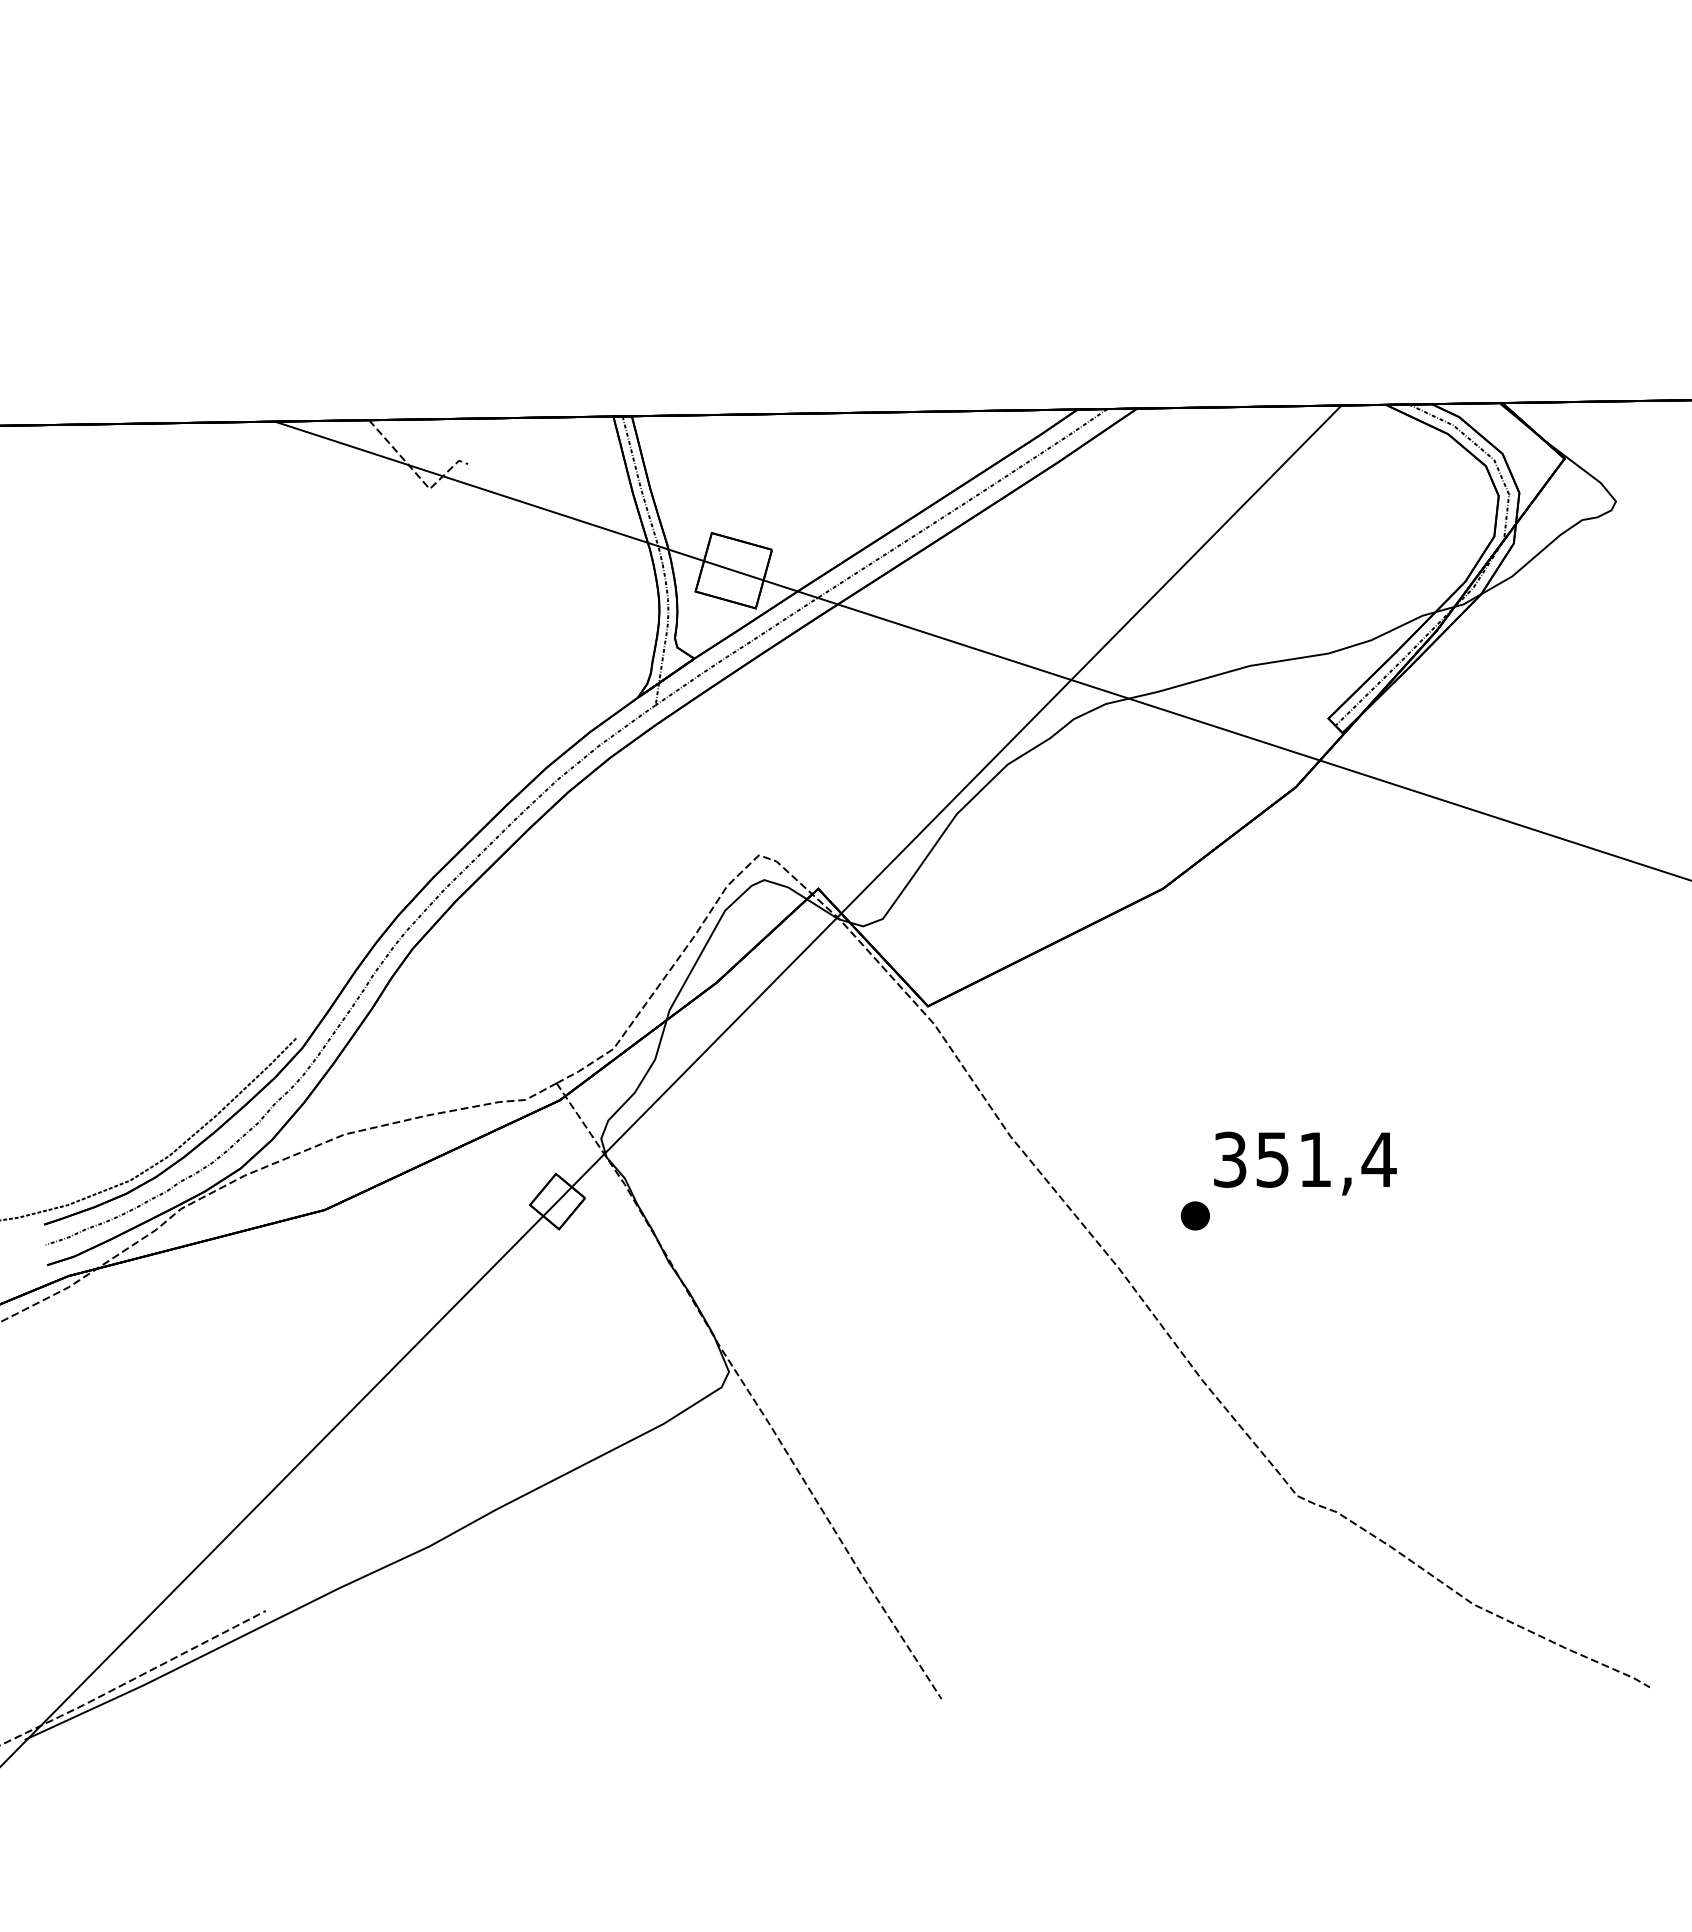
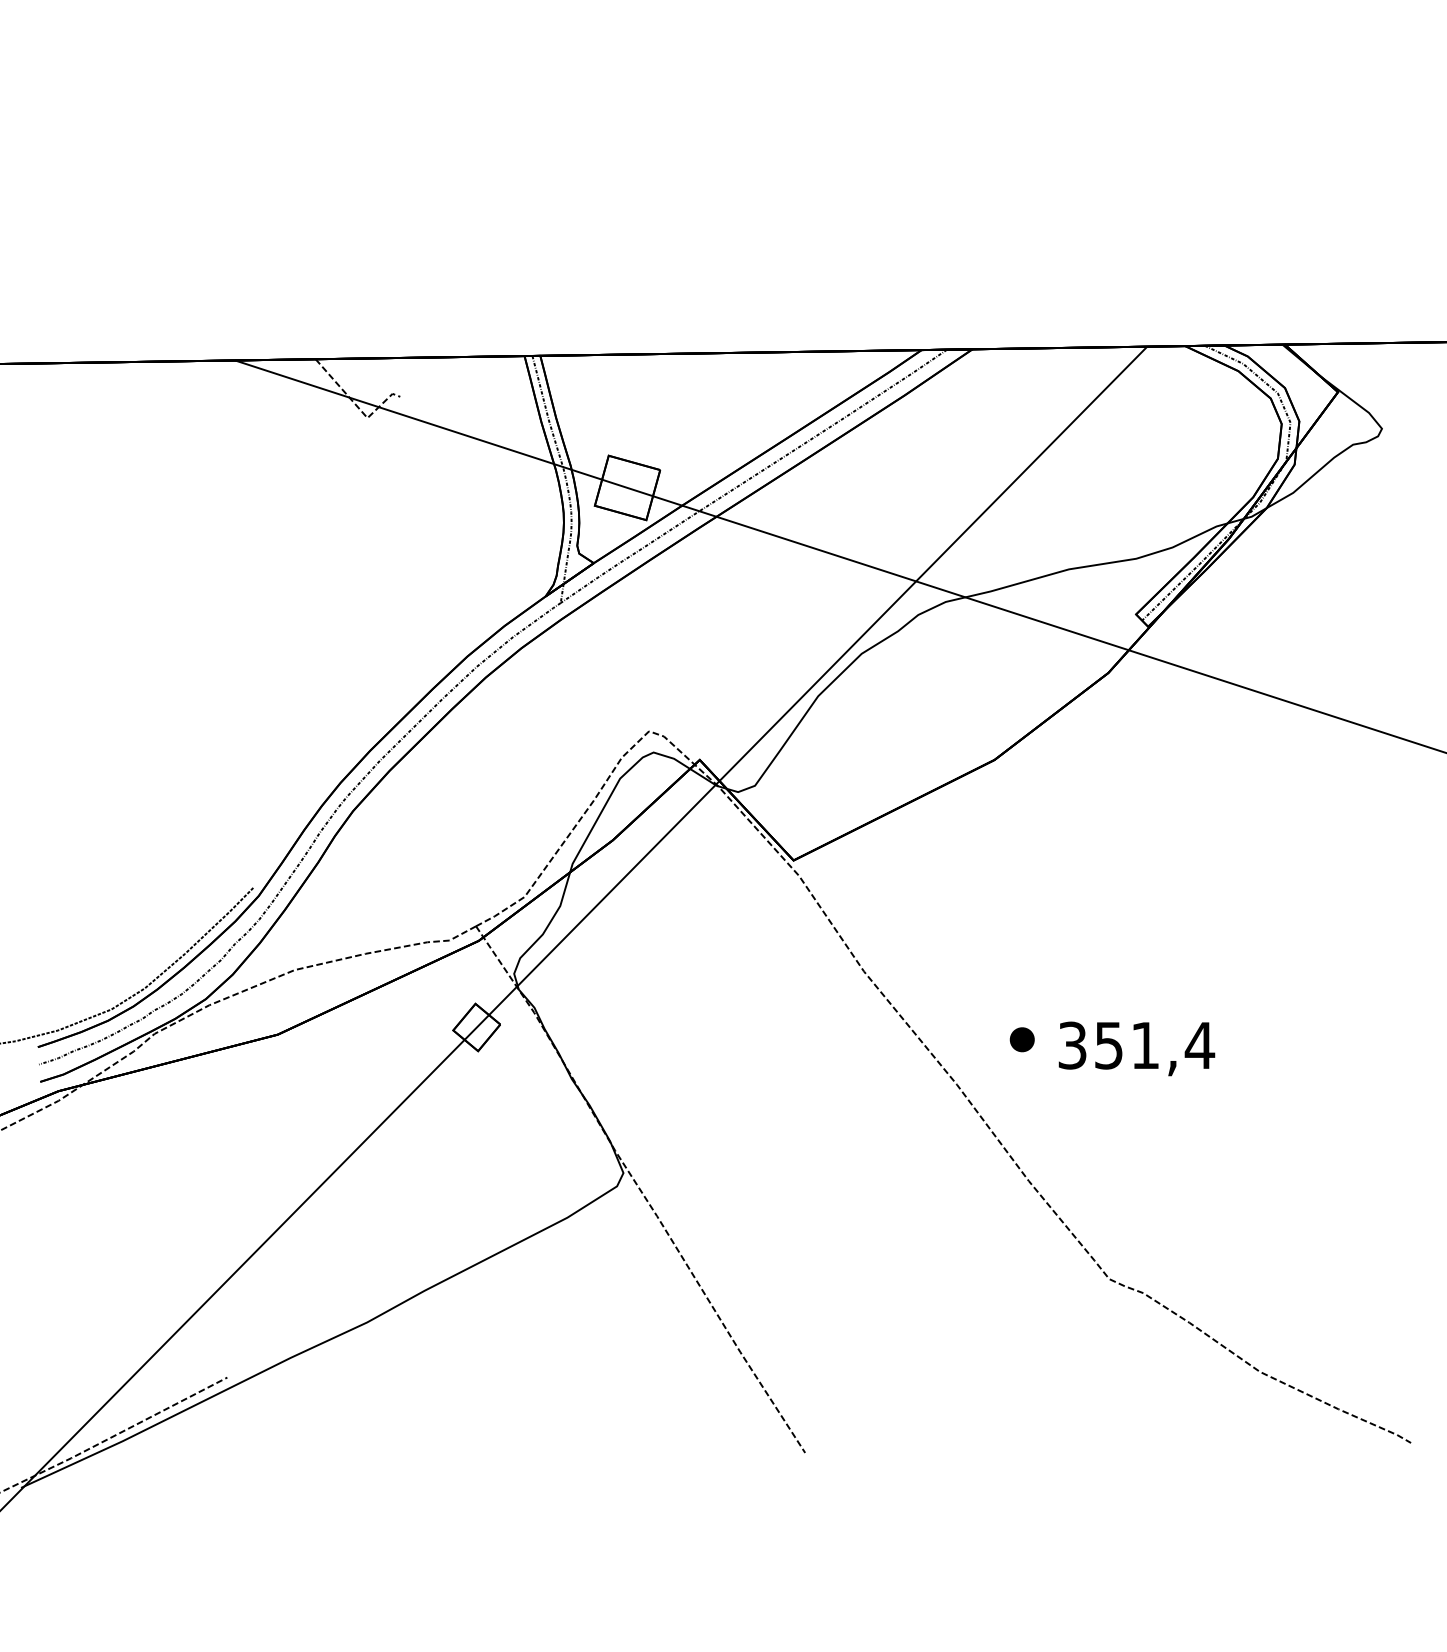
text: (1305, 1163) -> (1136, 1048), moved

